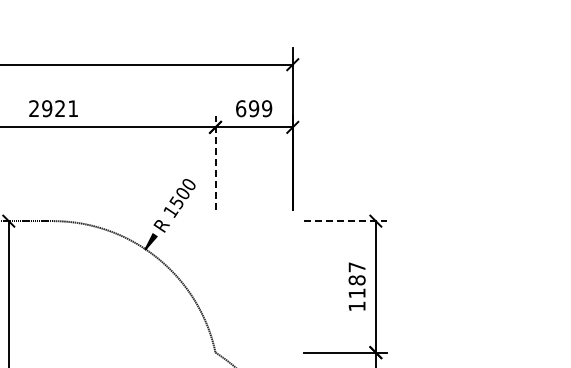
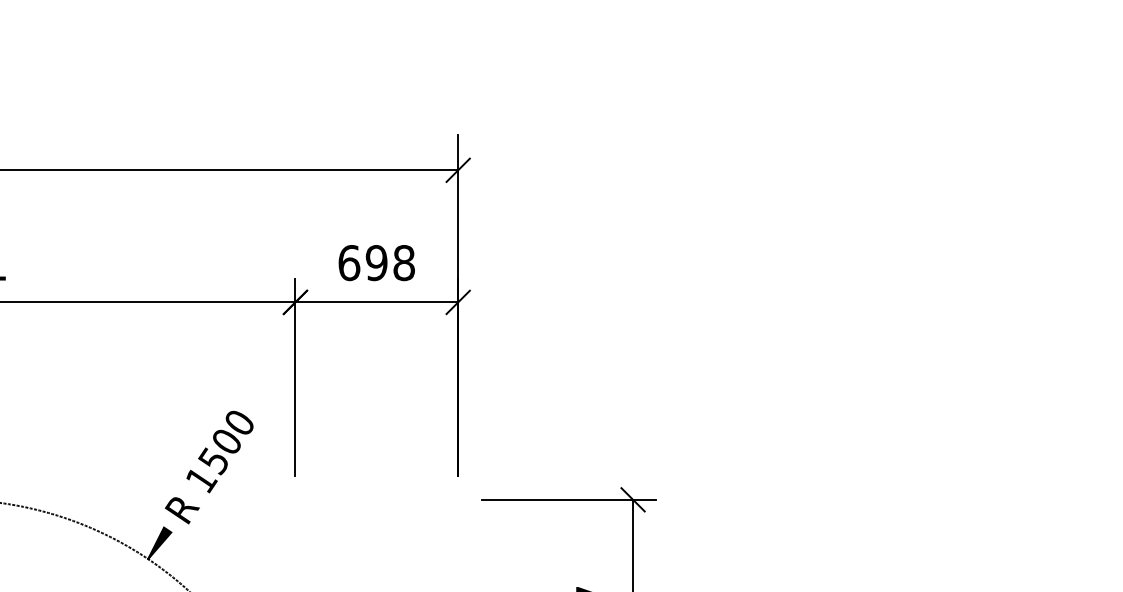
text: (267, 108) -> (404, 262), 699 -> 698
line: (215, 163) -> (295, 378), dashed -> solid
line: (345, 221) -> (569, 500), dashed -> solid

